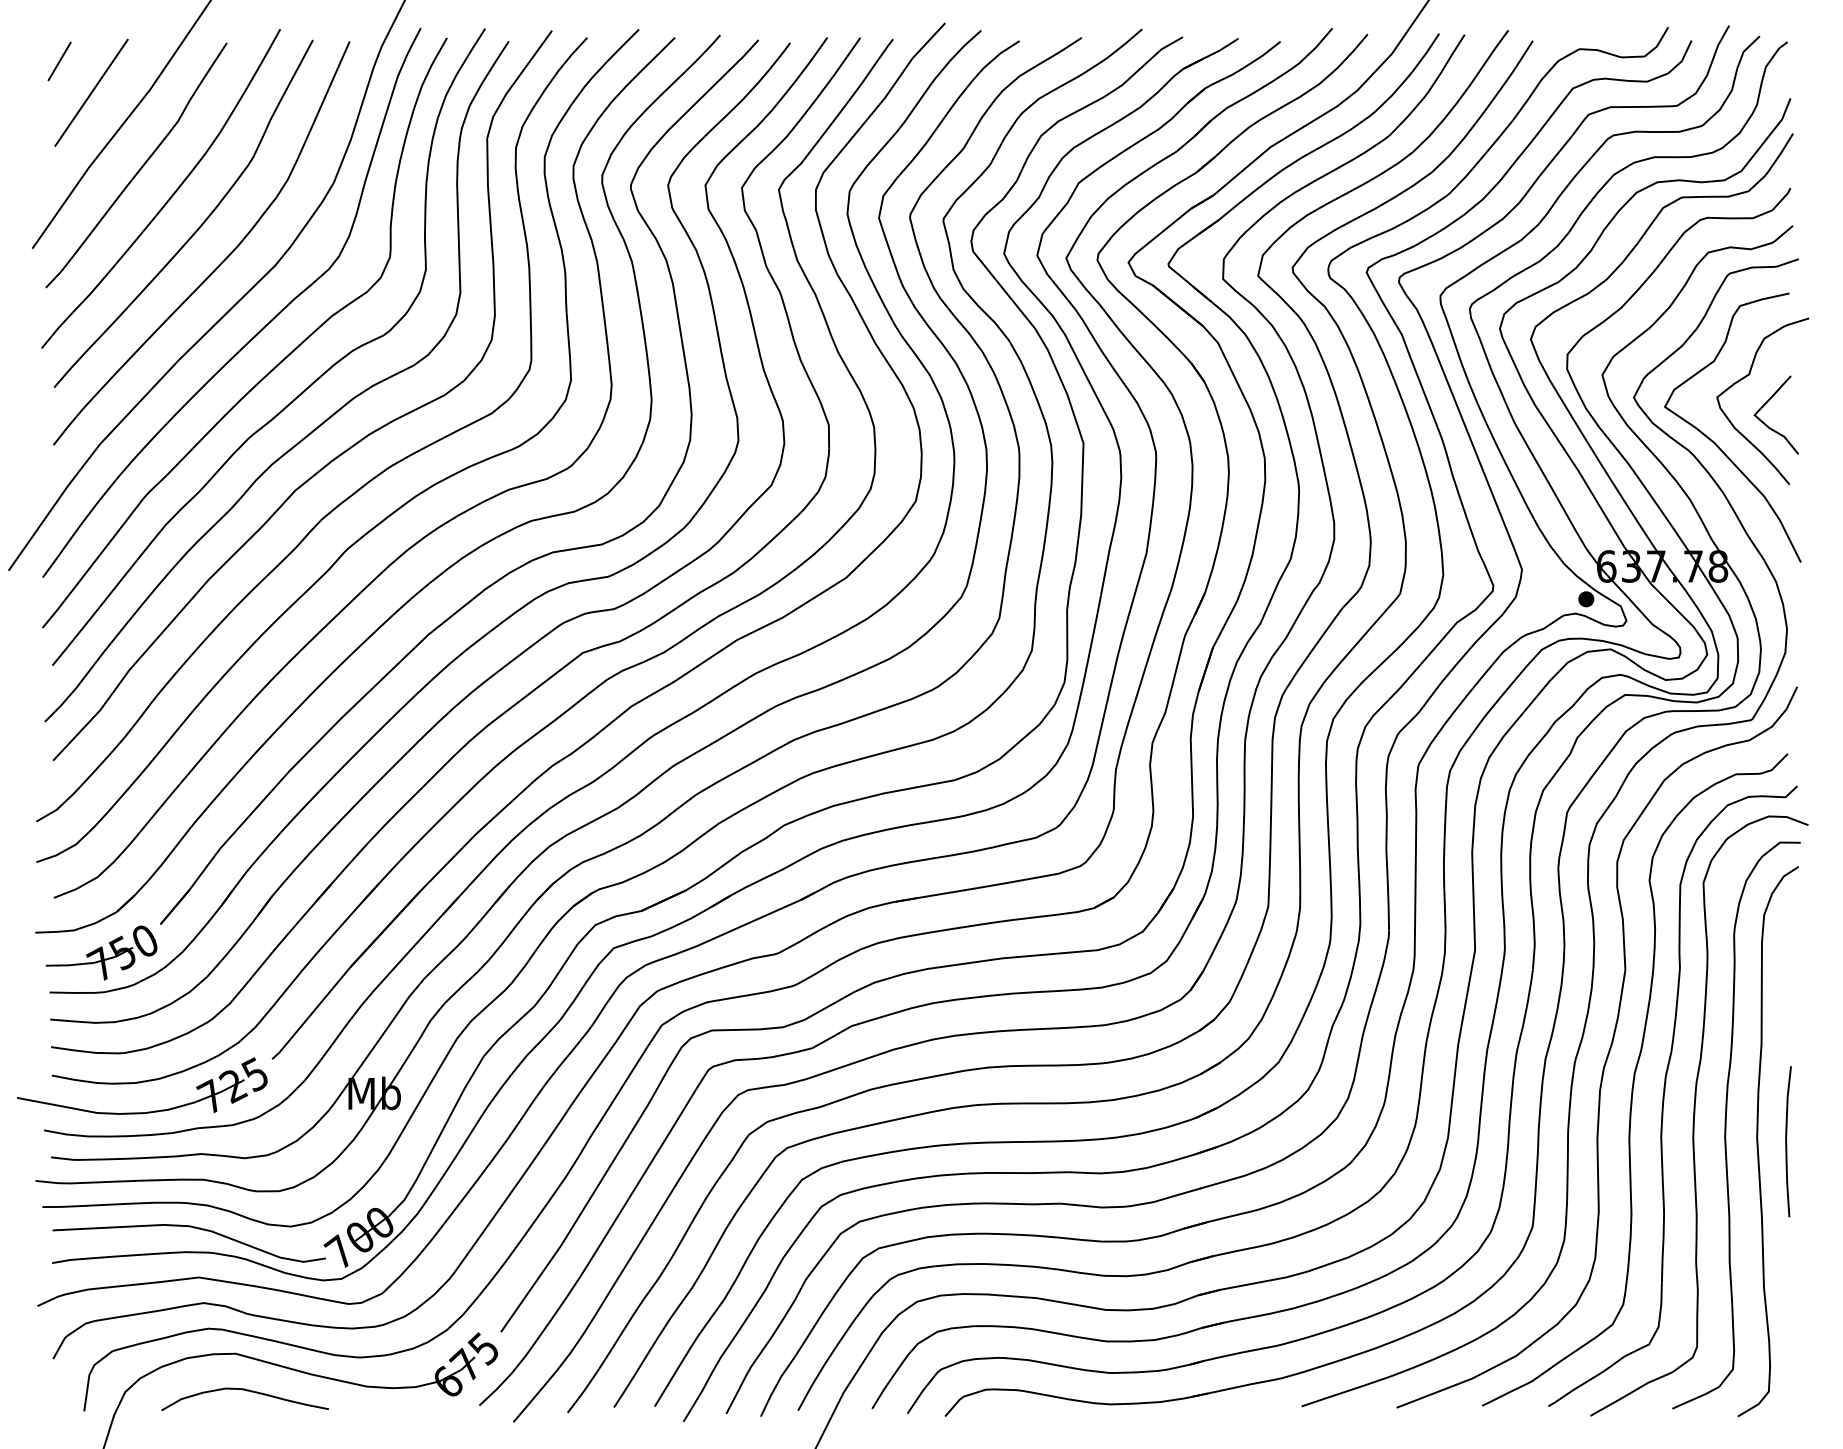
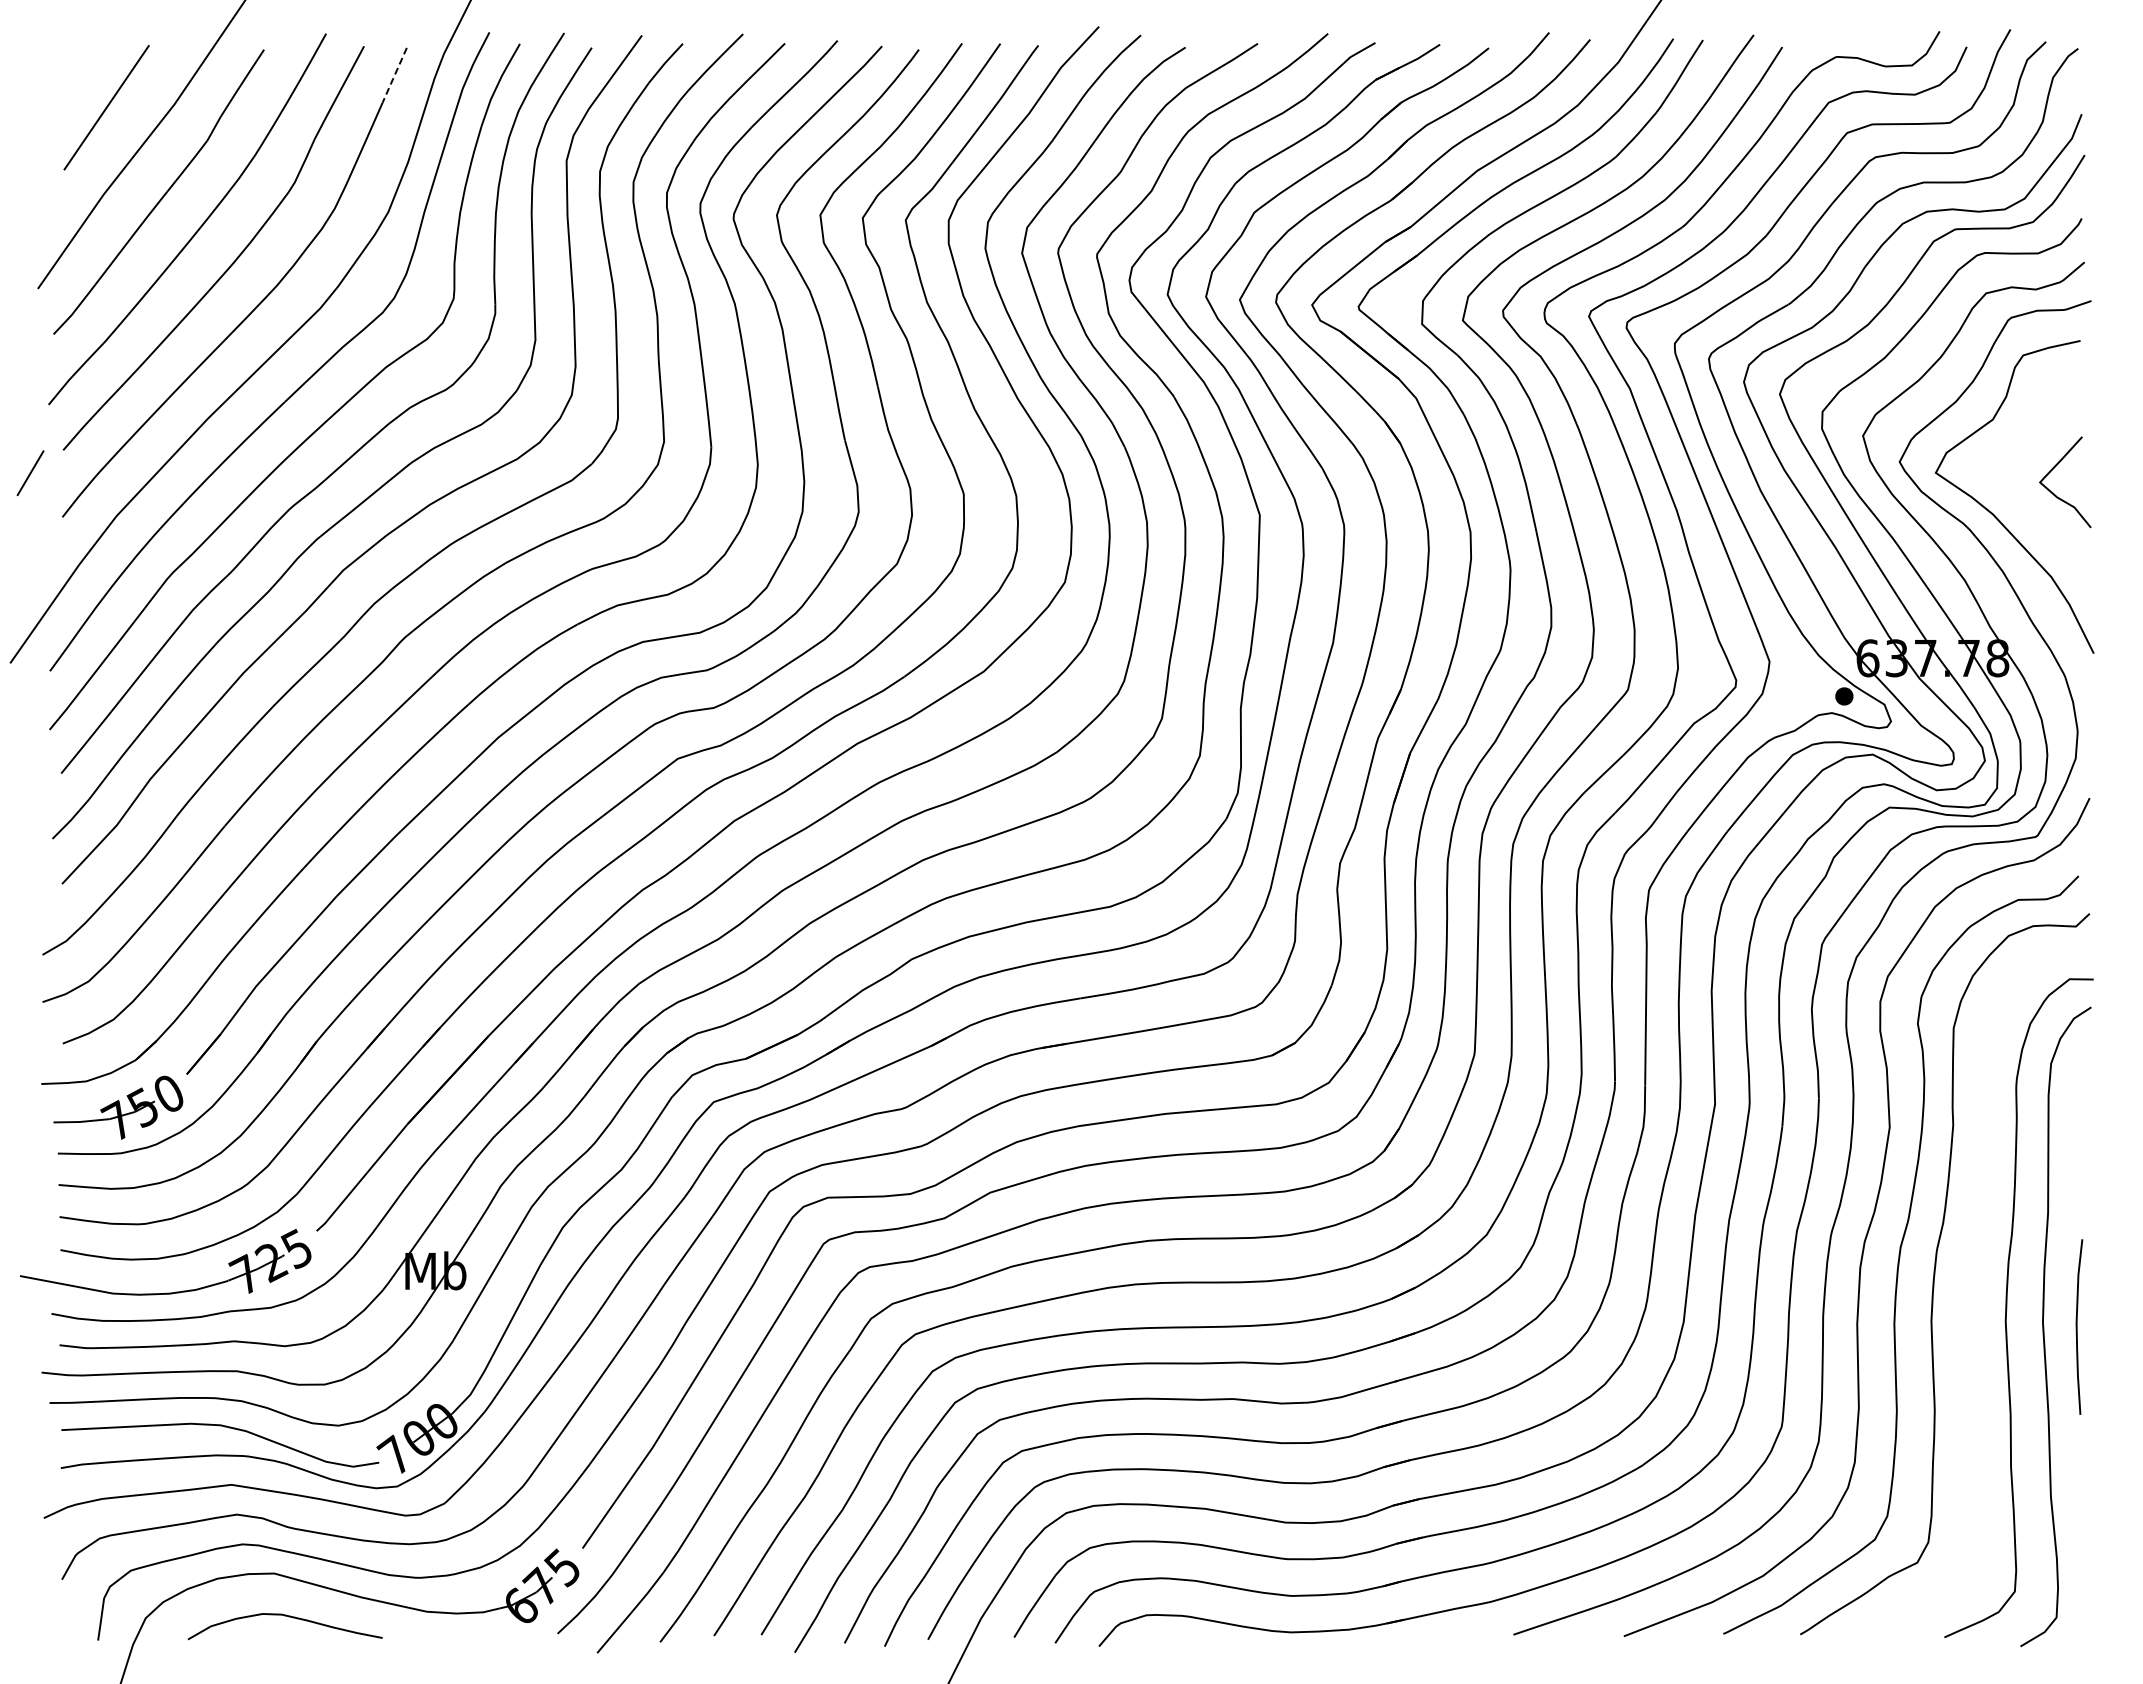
line: (59, 60) -> (30, 472), moved
line: (339, 65) -> (394, 75), solid -> dashed
curve: (1746, 377) -> (2030, 438), removed
part: (1699, 1116) -> (1975, 1297), removed

